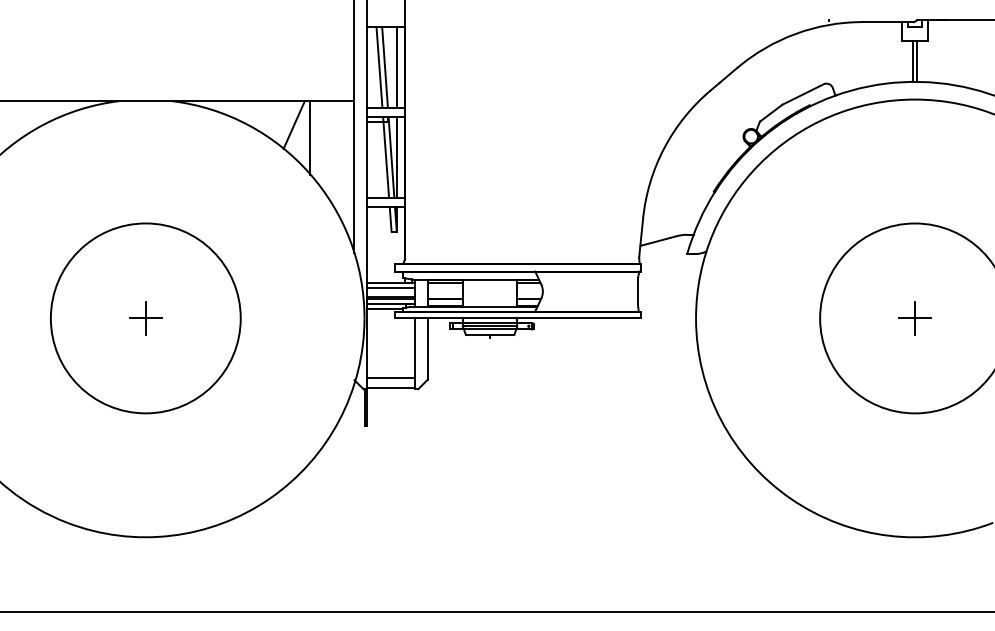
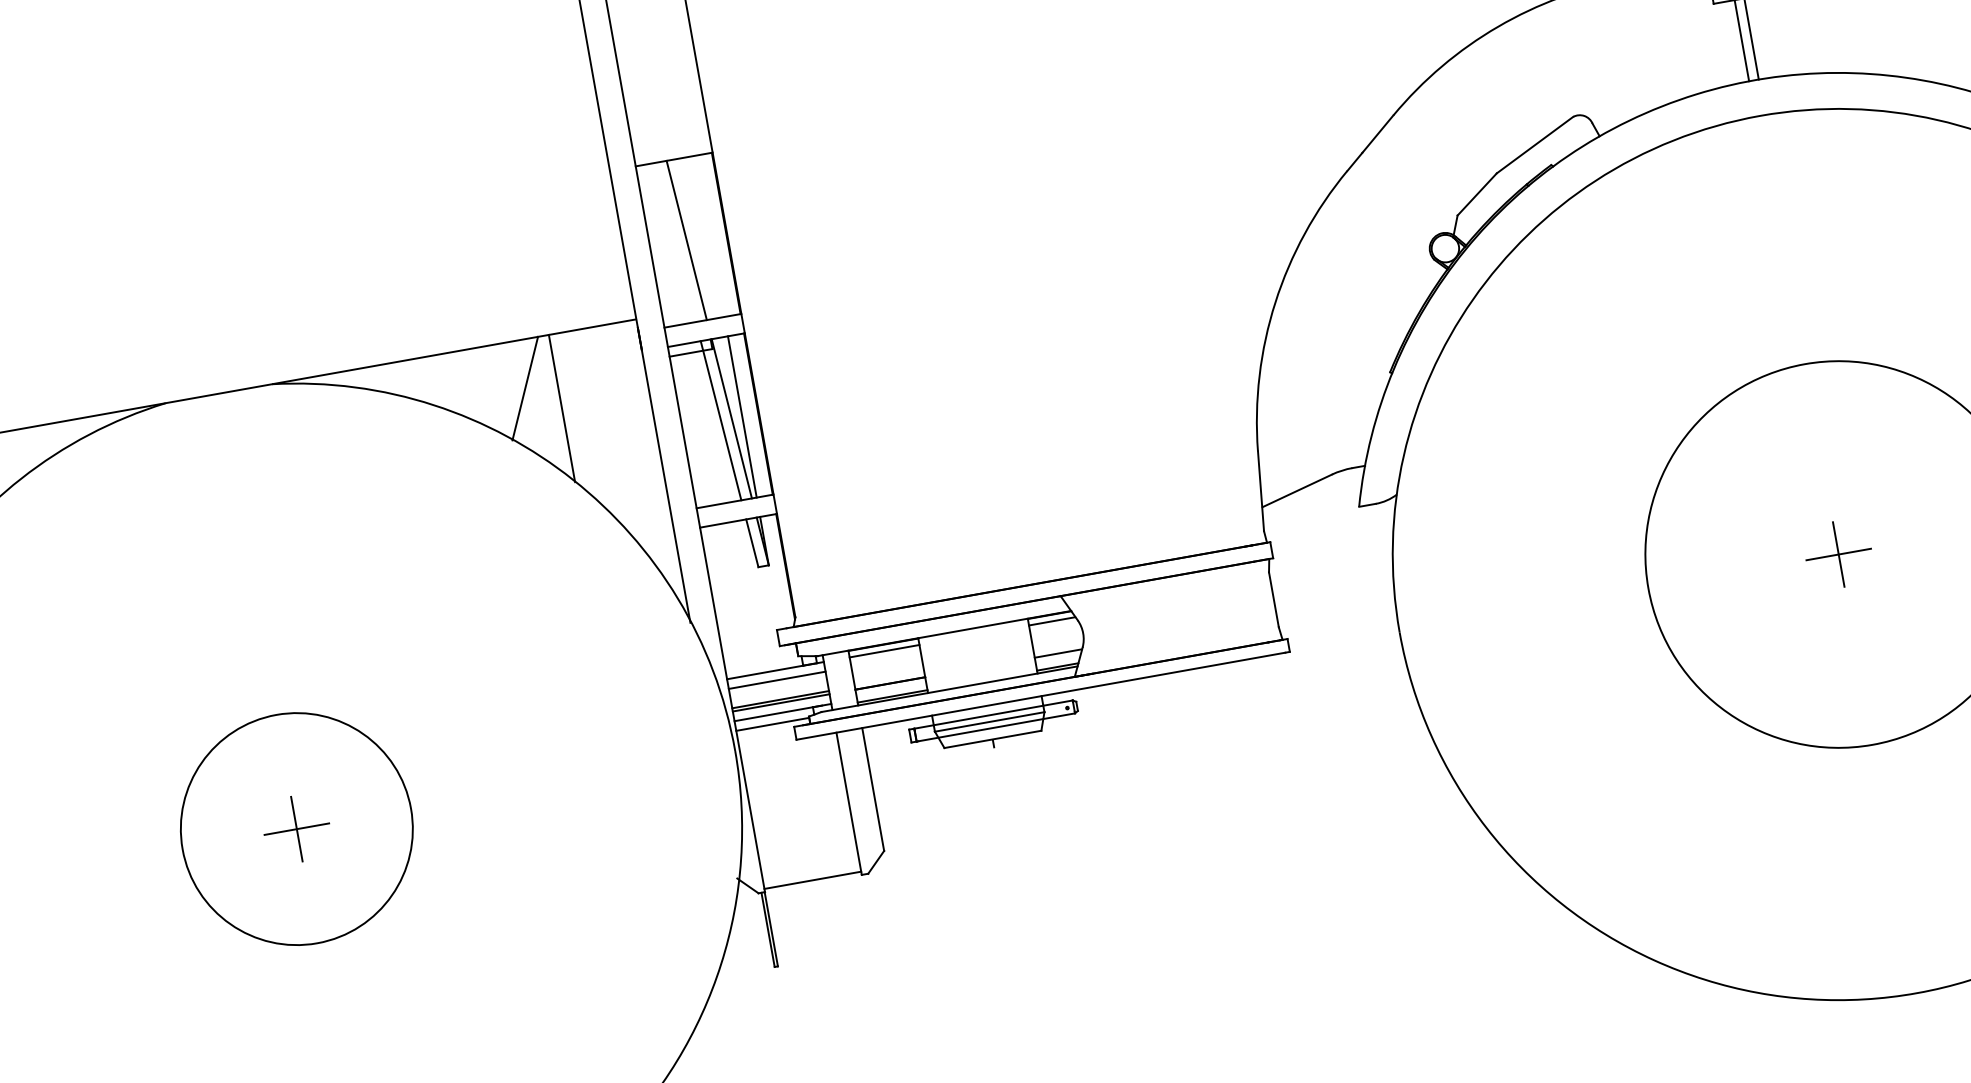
line: (379, 67) -> (675, 242), removed
line: (396, 67) -> (709, 236), removed
circle: (145, 318) -> (296, 829), size x0.6
line: (390, 377) -> (808, 860), removed

